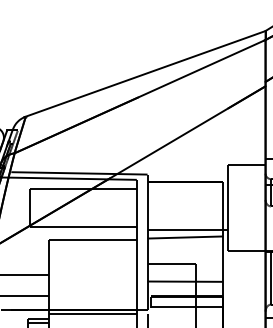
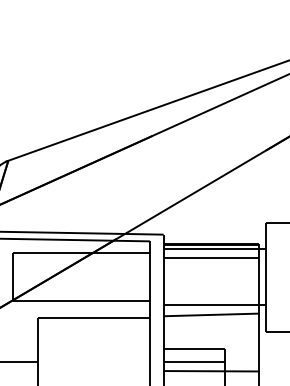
line: (187, 186) -> (214, 249), added
line: (184, 192) -> (210, 257), added
line: (171, 274) -> (194, 362), added

